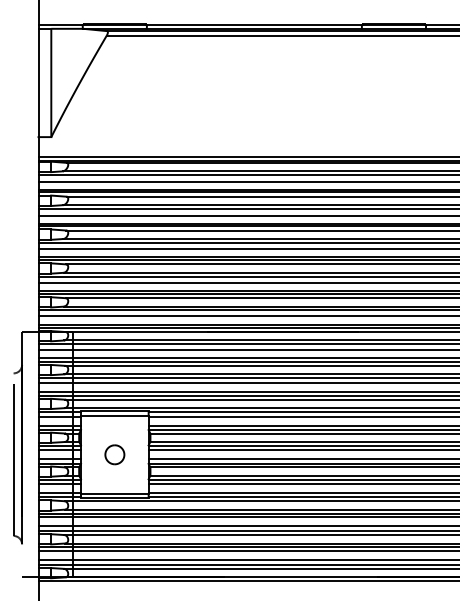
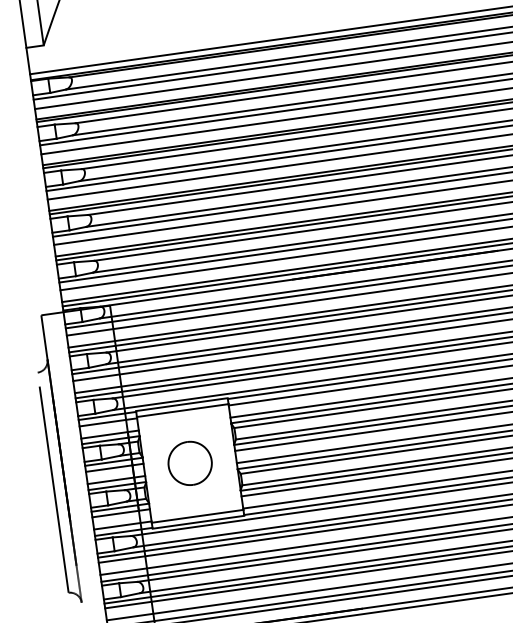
part: (114, 454) -> (189, 463), size x1.67

